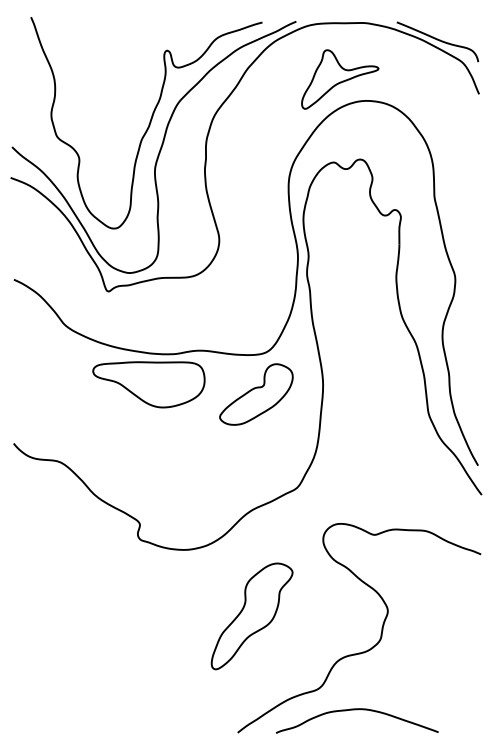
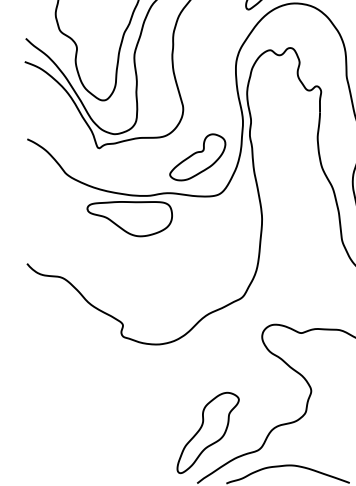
part: (256, 394) -> (197, 157), moved
part: (251, 616) -> (207, 433), moved

